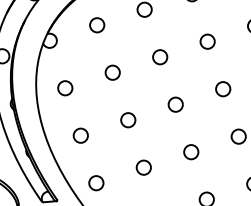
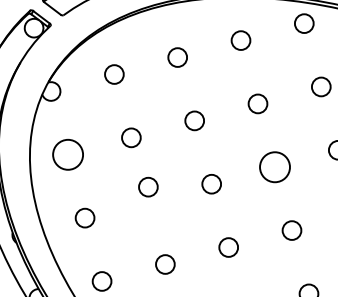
circle: (64, 88) -> (67, 154), size x1.6
circle: (222, 88) -> (274, 166), size x1.6
circle: (128, 119) -> (148, 186), moved

